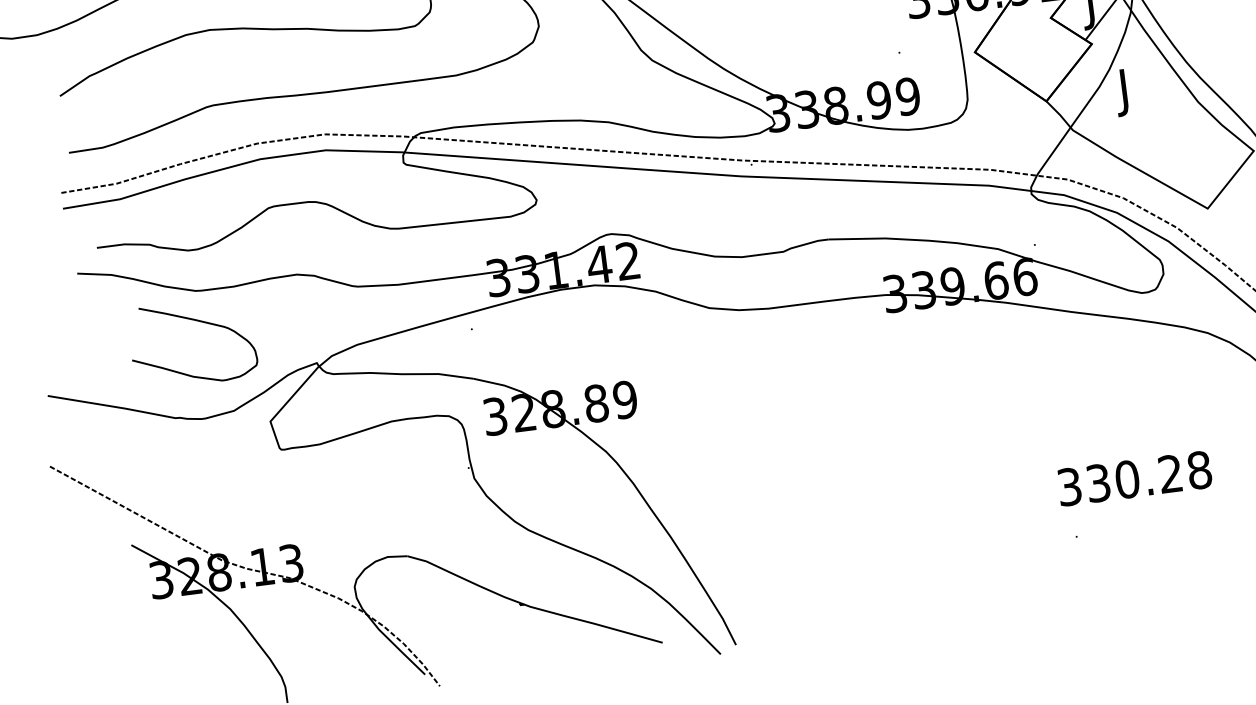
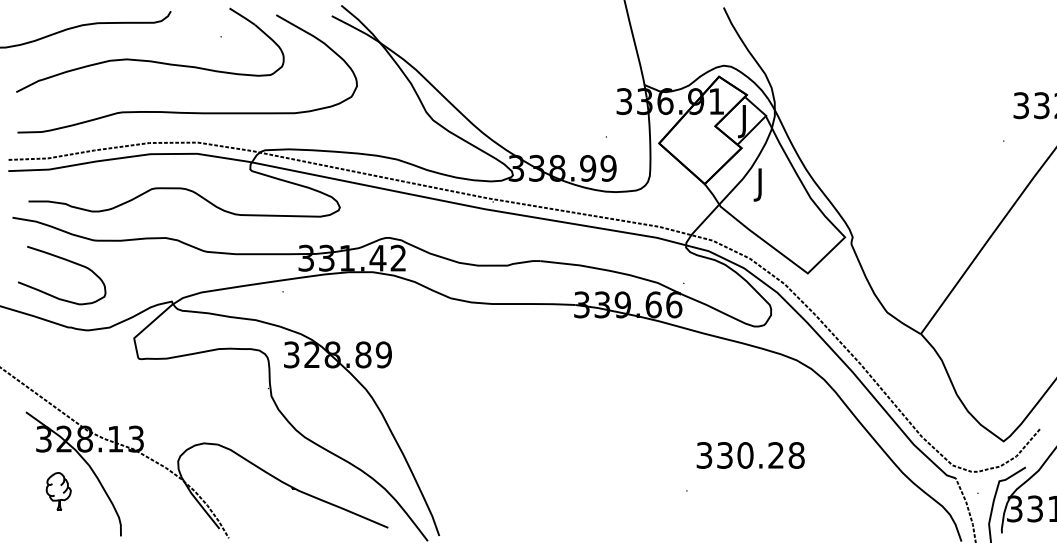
curve: (198, 322) -> (67, 261), moved
text: (1134, 478) -> (750, 455), moved
part: (191, 651) -> (58, 491), added

